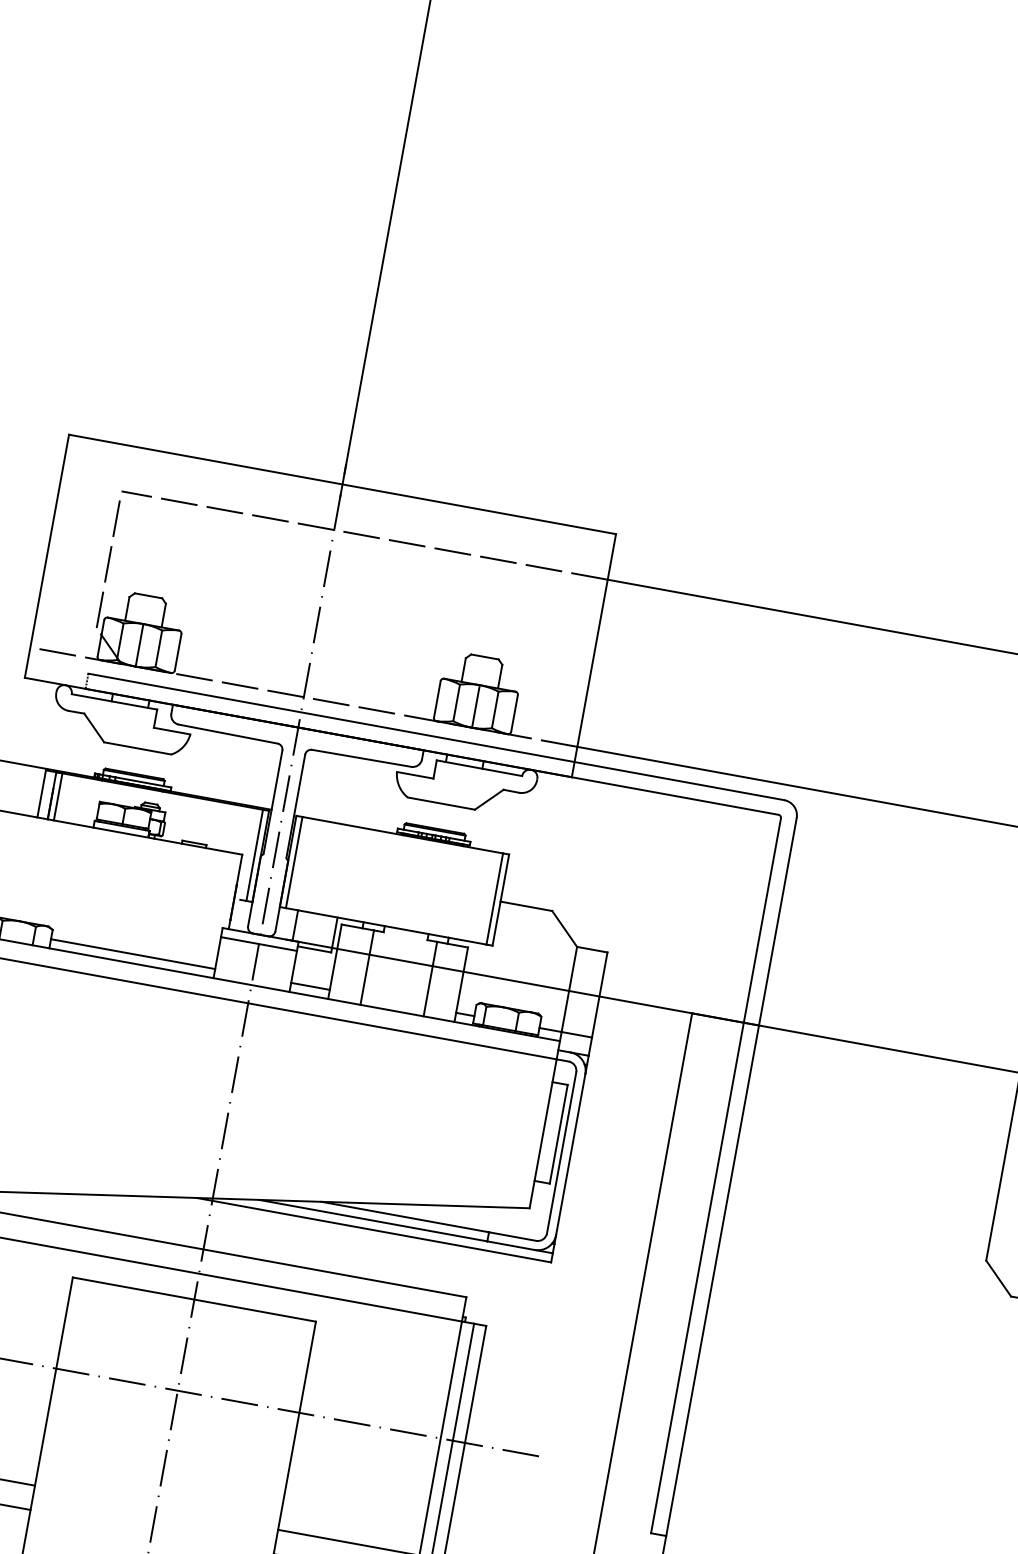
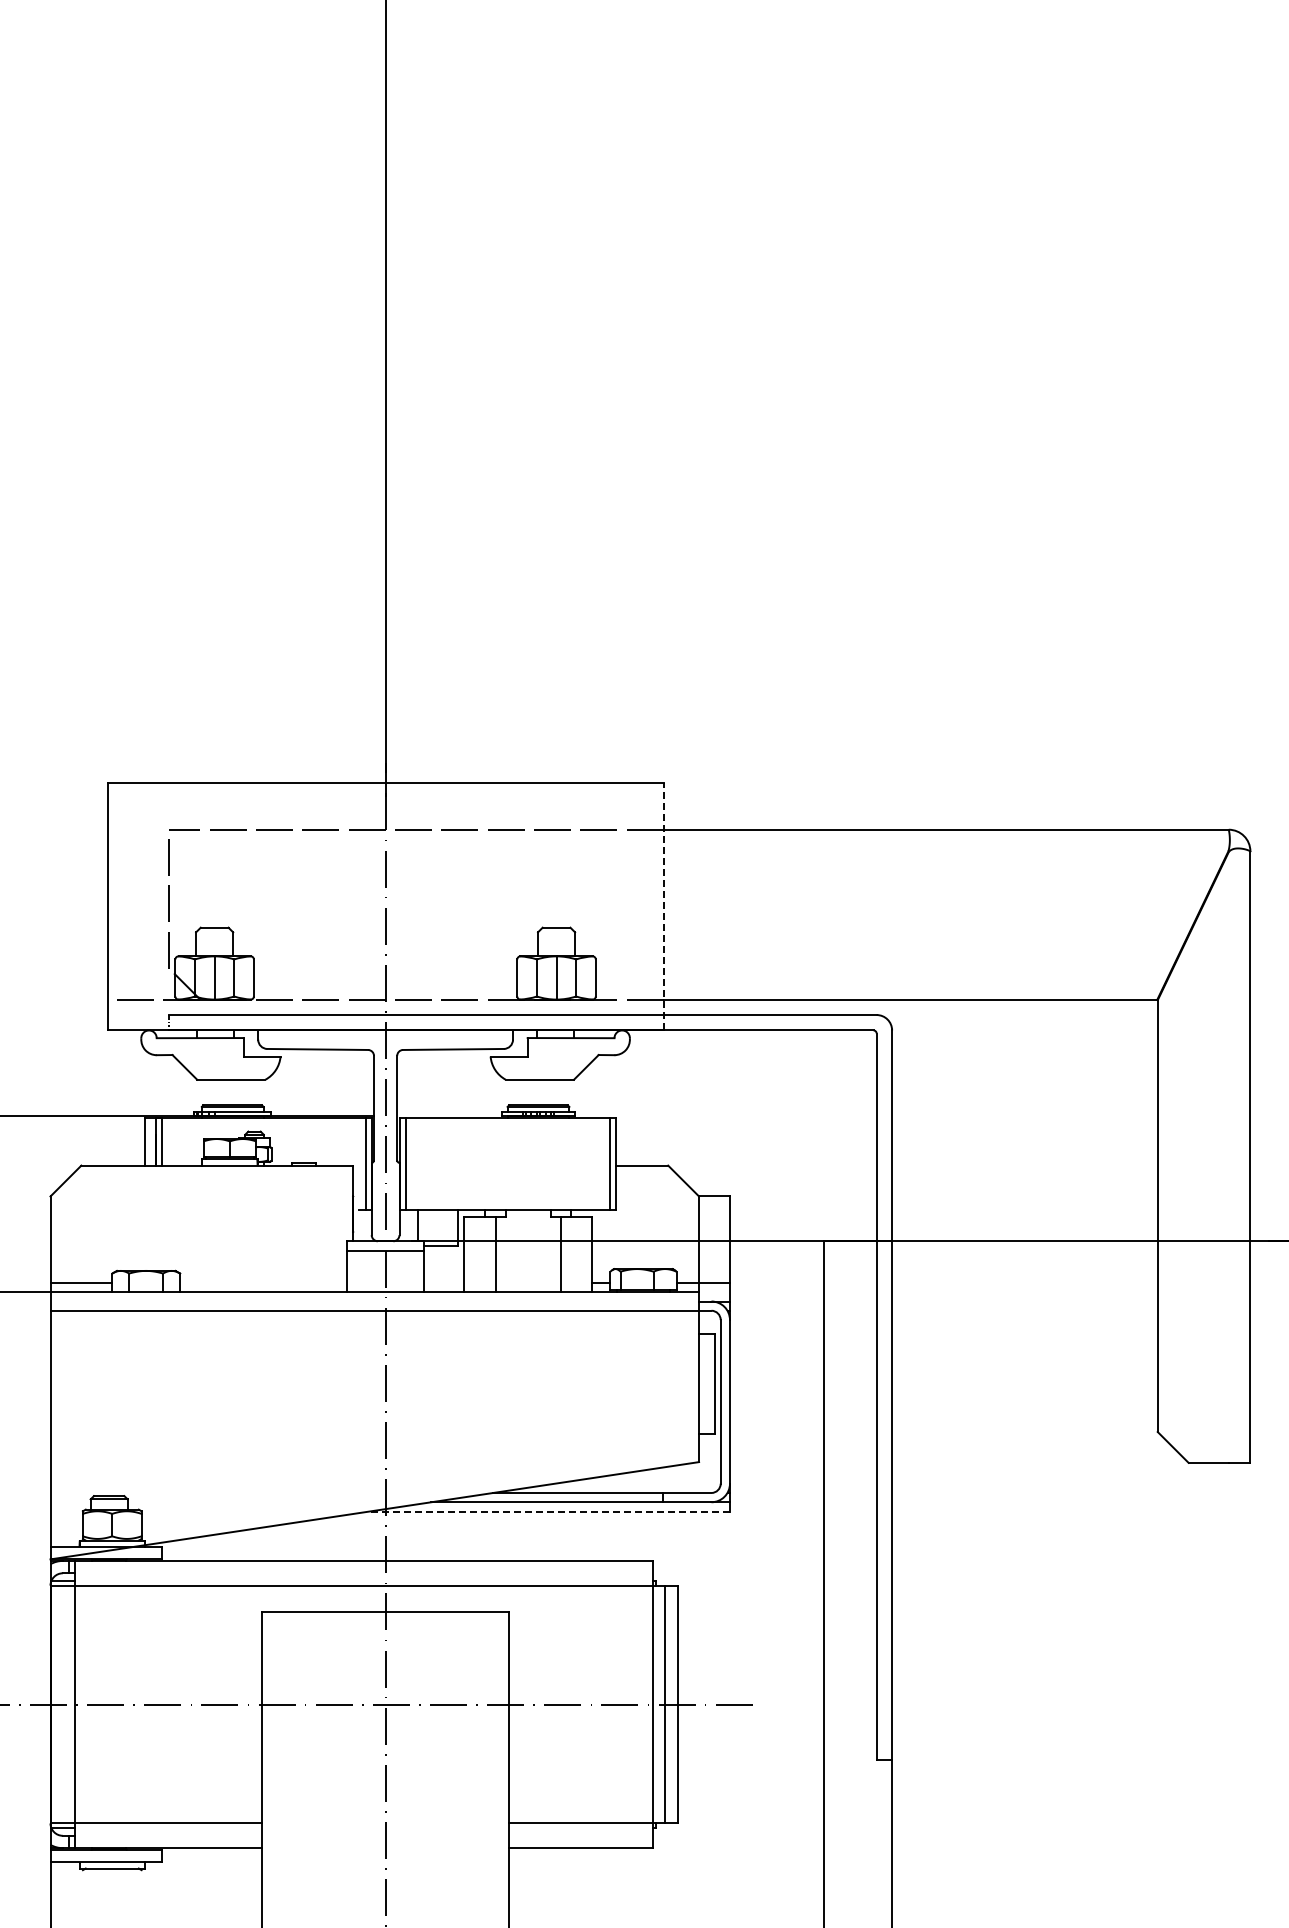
line: (593, 655) -> (663, 906), solid -> dashed
line: (133, 953) -> (263, 1282), removed
line: (310, 985) -> (443, 1282), removed
line: (373, 1230) -> (549, 1511), solid -> dashed

